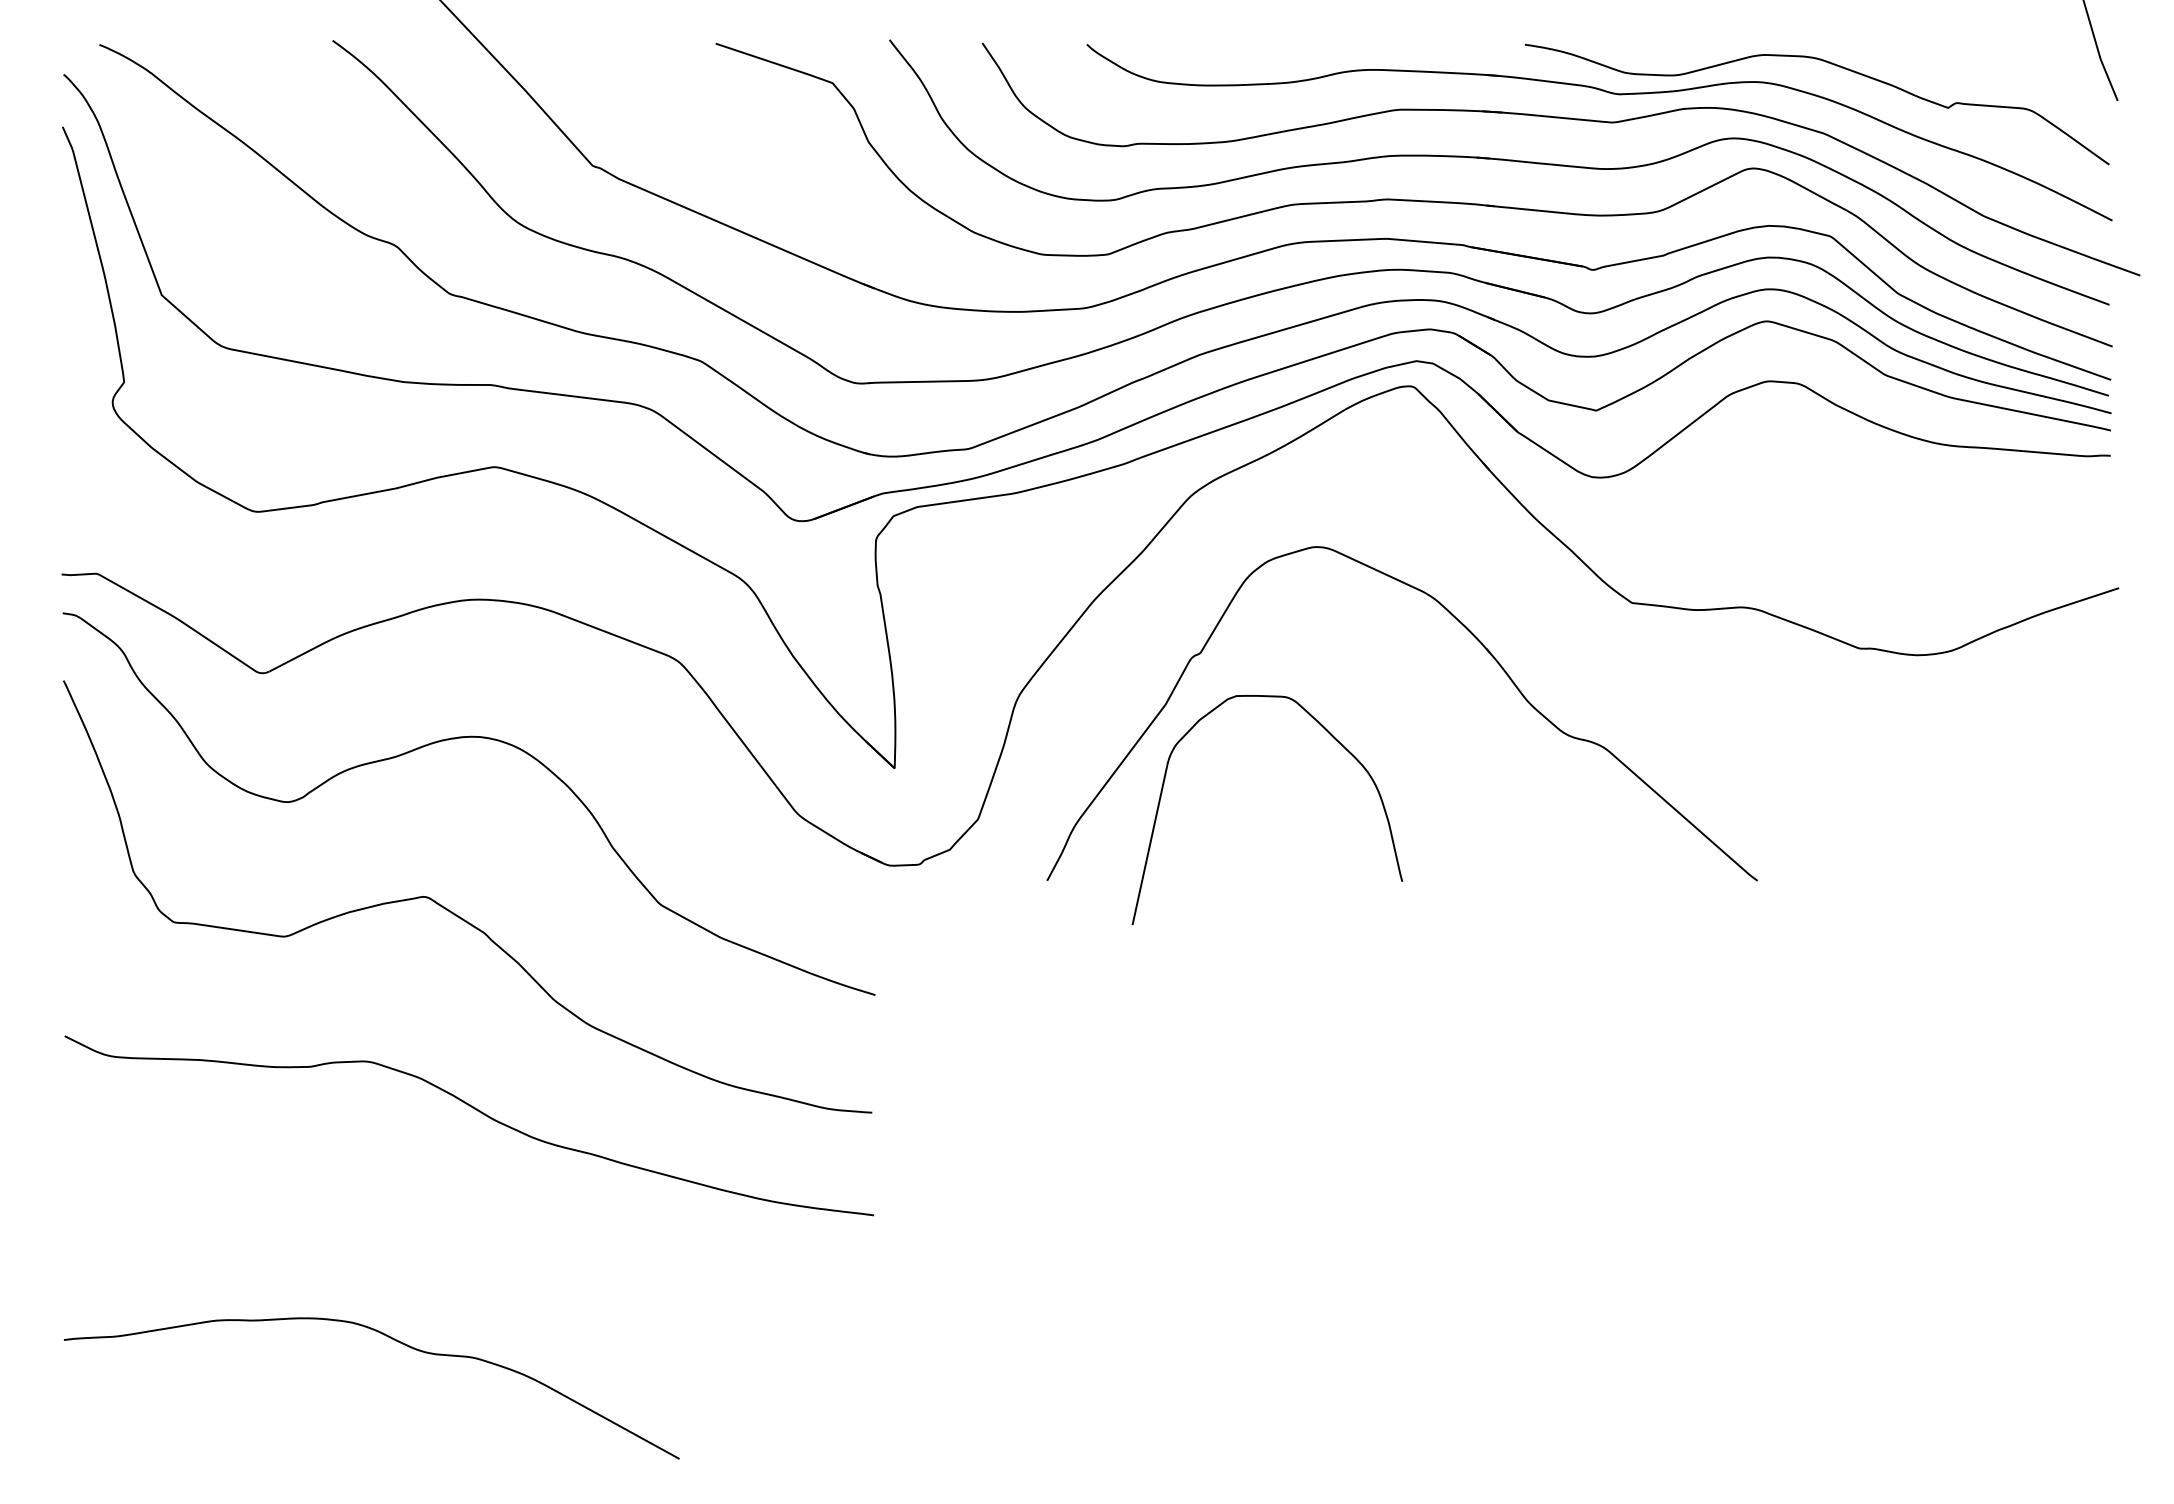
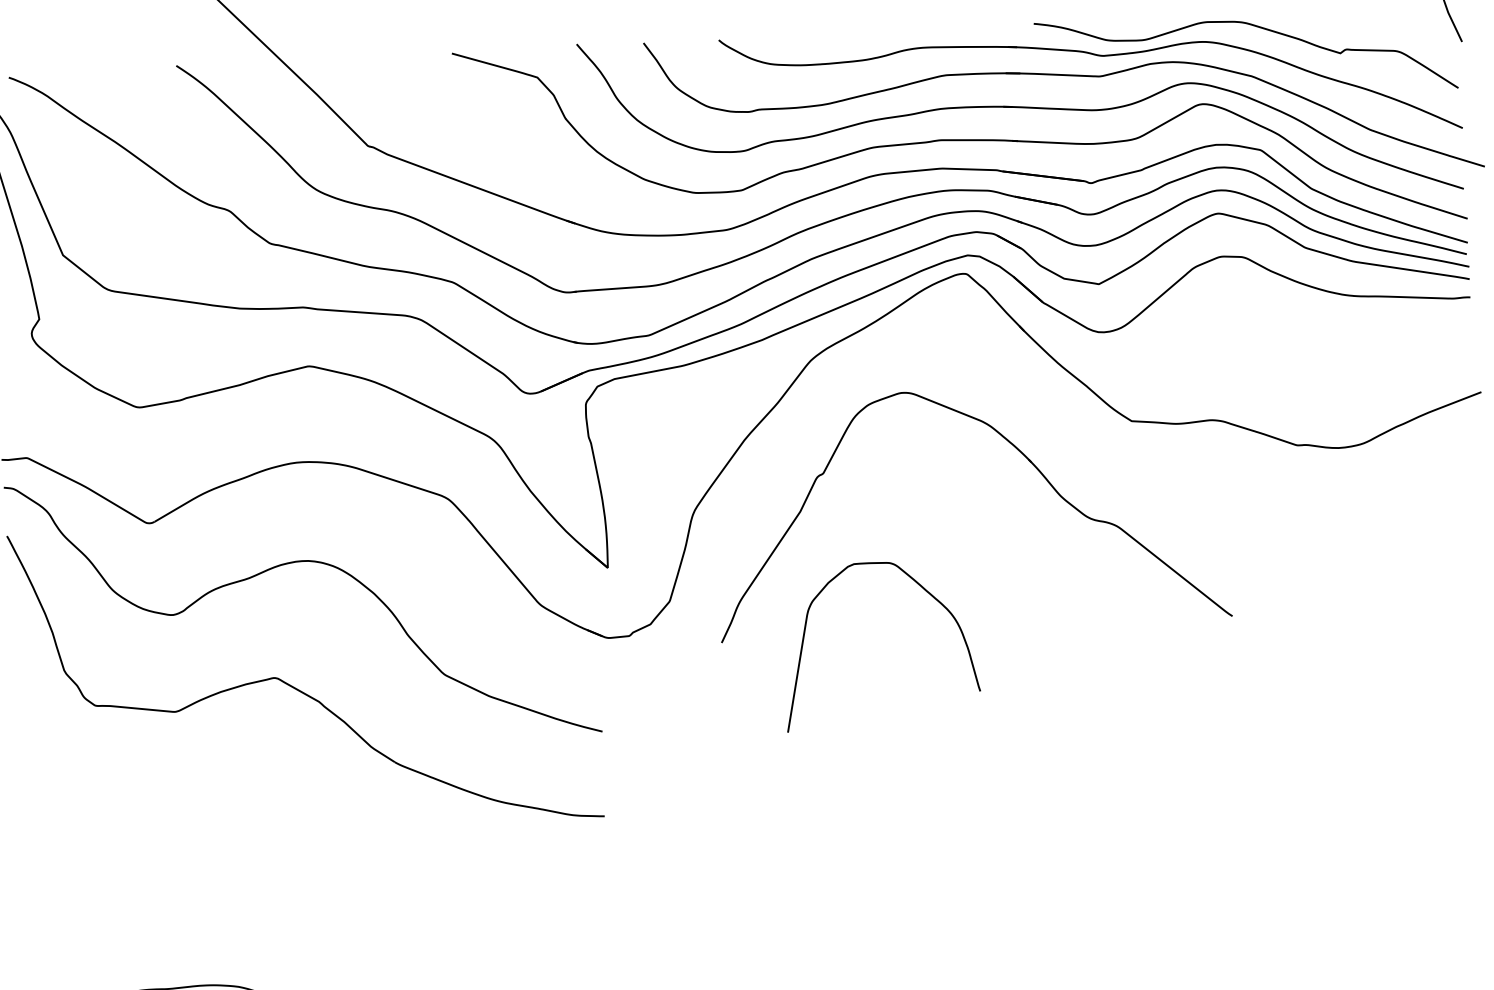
curve: (1335, 740) -> (926, 592), moved
curve: (477, 1111) -> (320, 830), removed

